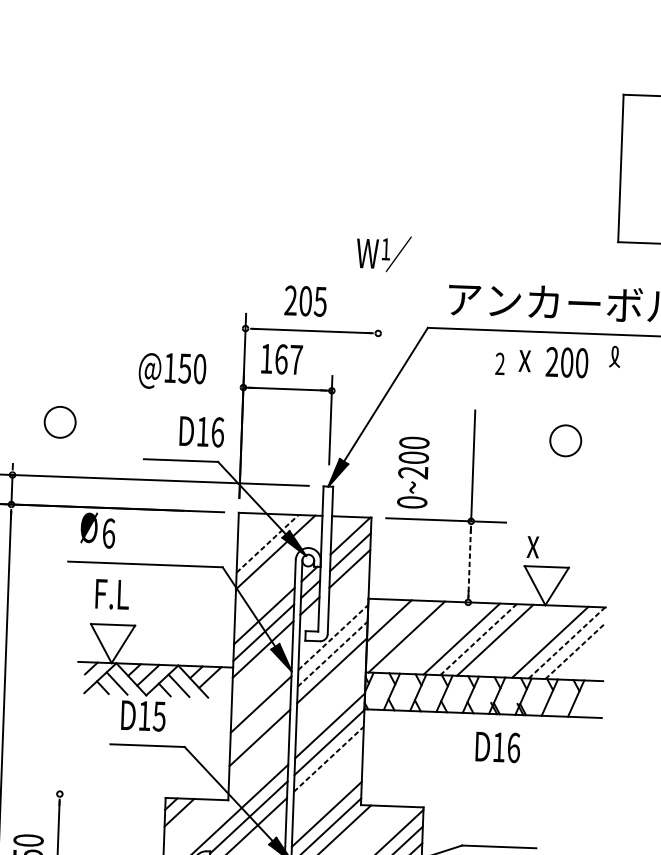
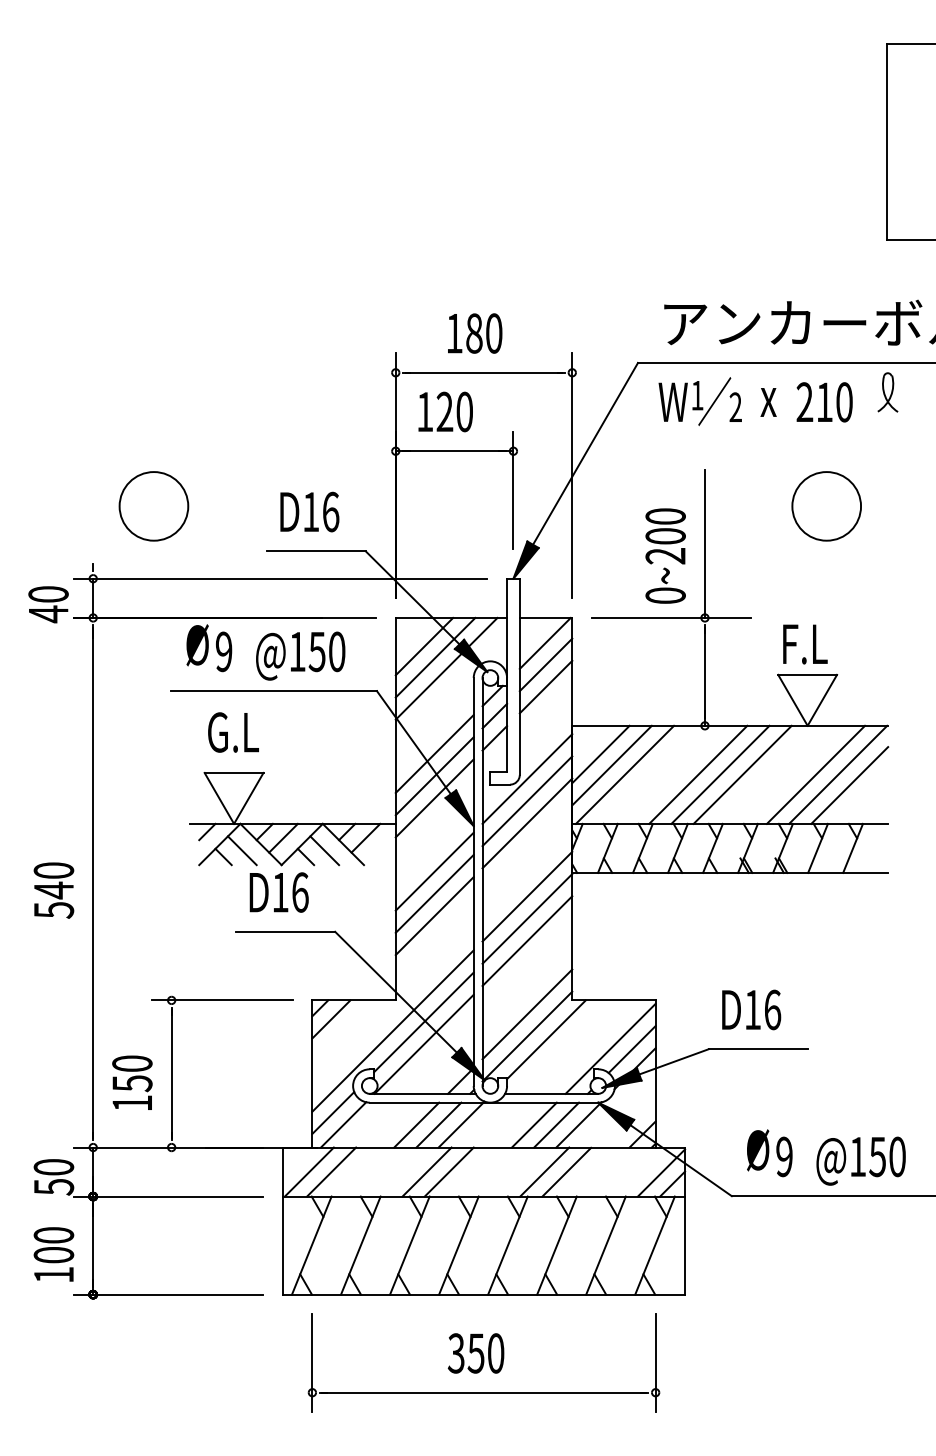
text: (383, 253) -> (694, 401), moved
text: (305, 301) -> (474, 333), 205 -> 180
part: (614, 356) -> (887, 392), size x1.43
text: (288, 359) -> (454, 411), 167 -> 120
text: (566, 362) -> (824, 402), 200 -> 210
text: (172, 370) -> (300, 655), moved
line: (375, 410) -> (572, 475), added
circle: (59, 422) -> (153, 506), size x1.67
text: (201, 431) -> (309, 511), moved
circle: (565, 440) -> (826, 506), size x1.67
text: (413, 472) -> (665, 555), moved
text: (108, 533) -> (223, 651), 6 -> 9
line: (259, 535) -> (424, 646), added
line: (267, 543) -> (435, 657), dashed -> solid
text: (544, 544) -> (803, 644), x -> F.L
line: (469, 566) -> (704, 677), dashed -> solid
text: (113, 594) -> (233, 732), F.L -> G.L
line: (396, 629) -> (611, 765), added
line: (333, 637) -> (527, 778), dashed -> solid
line: (478, 639) -> (720, 774), dashed -> solid
line: (567, 642) -> (838, 774), dashed -> solid
line: (575, 651) -> (850, 785), dashed -> solid
line: (332, 653) -> (527, 800), dashed -> solid
text: (158, 716) -> (299, 892), D15 -> D16
line: (260, 720) -> (434, 893), added
text: (497, 746) -> (751, 1009), moved
line: (328, 758) -> (527, 940), dashed -> solid
line: (98, 795) -> (222, 1000), added

